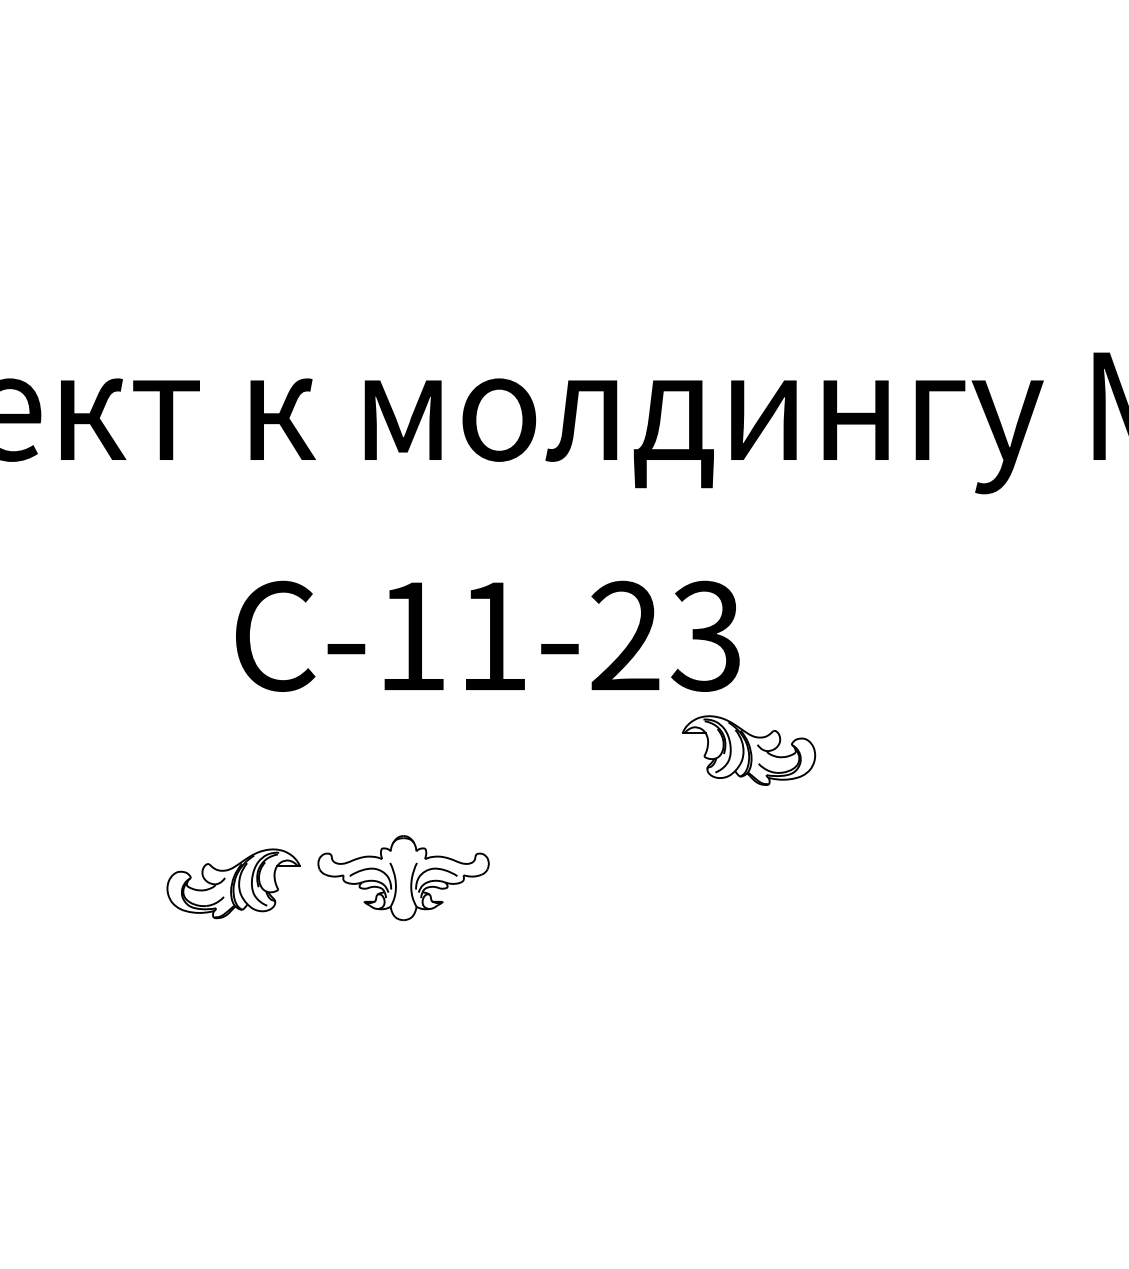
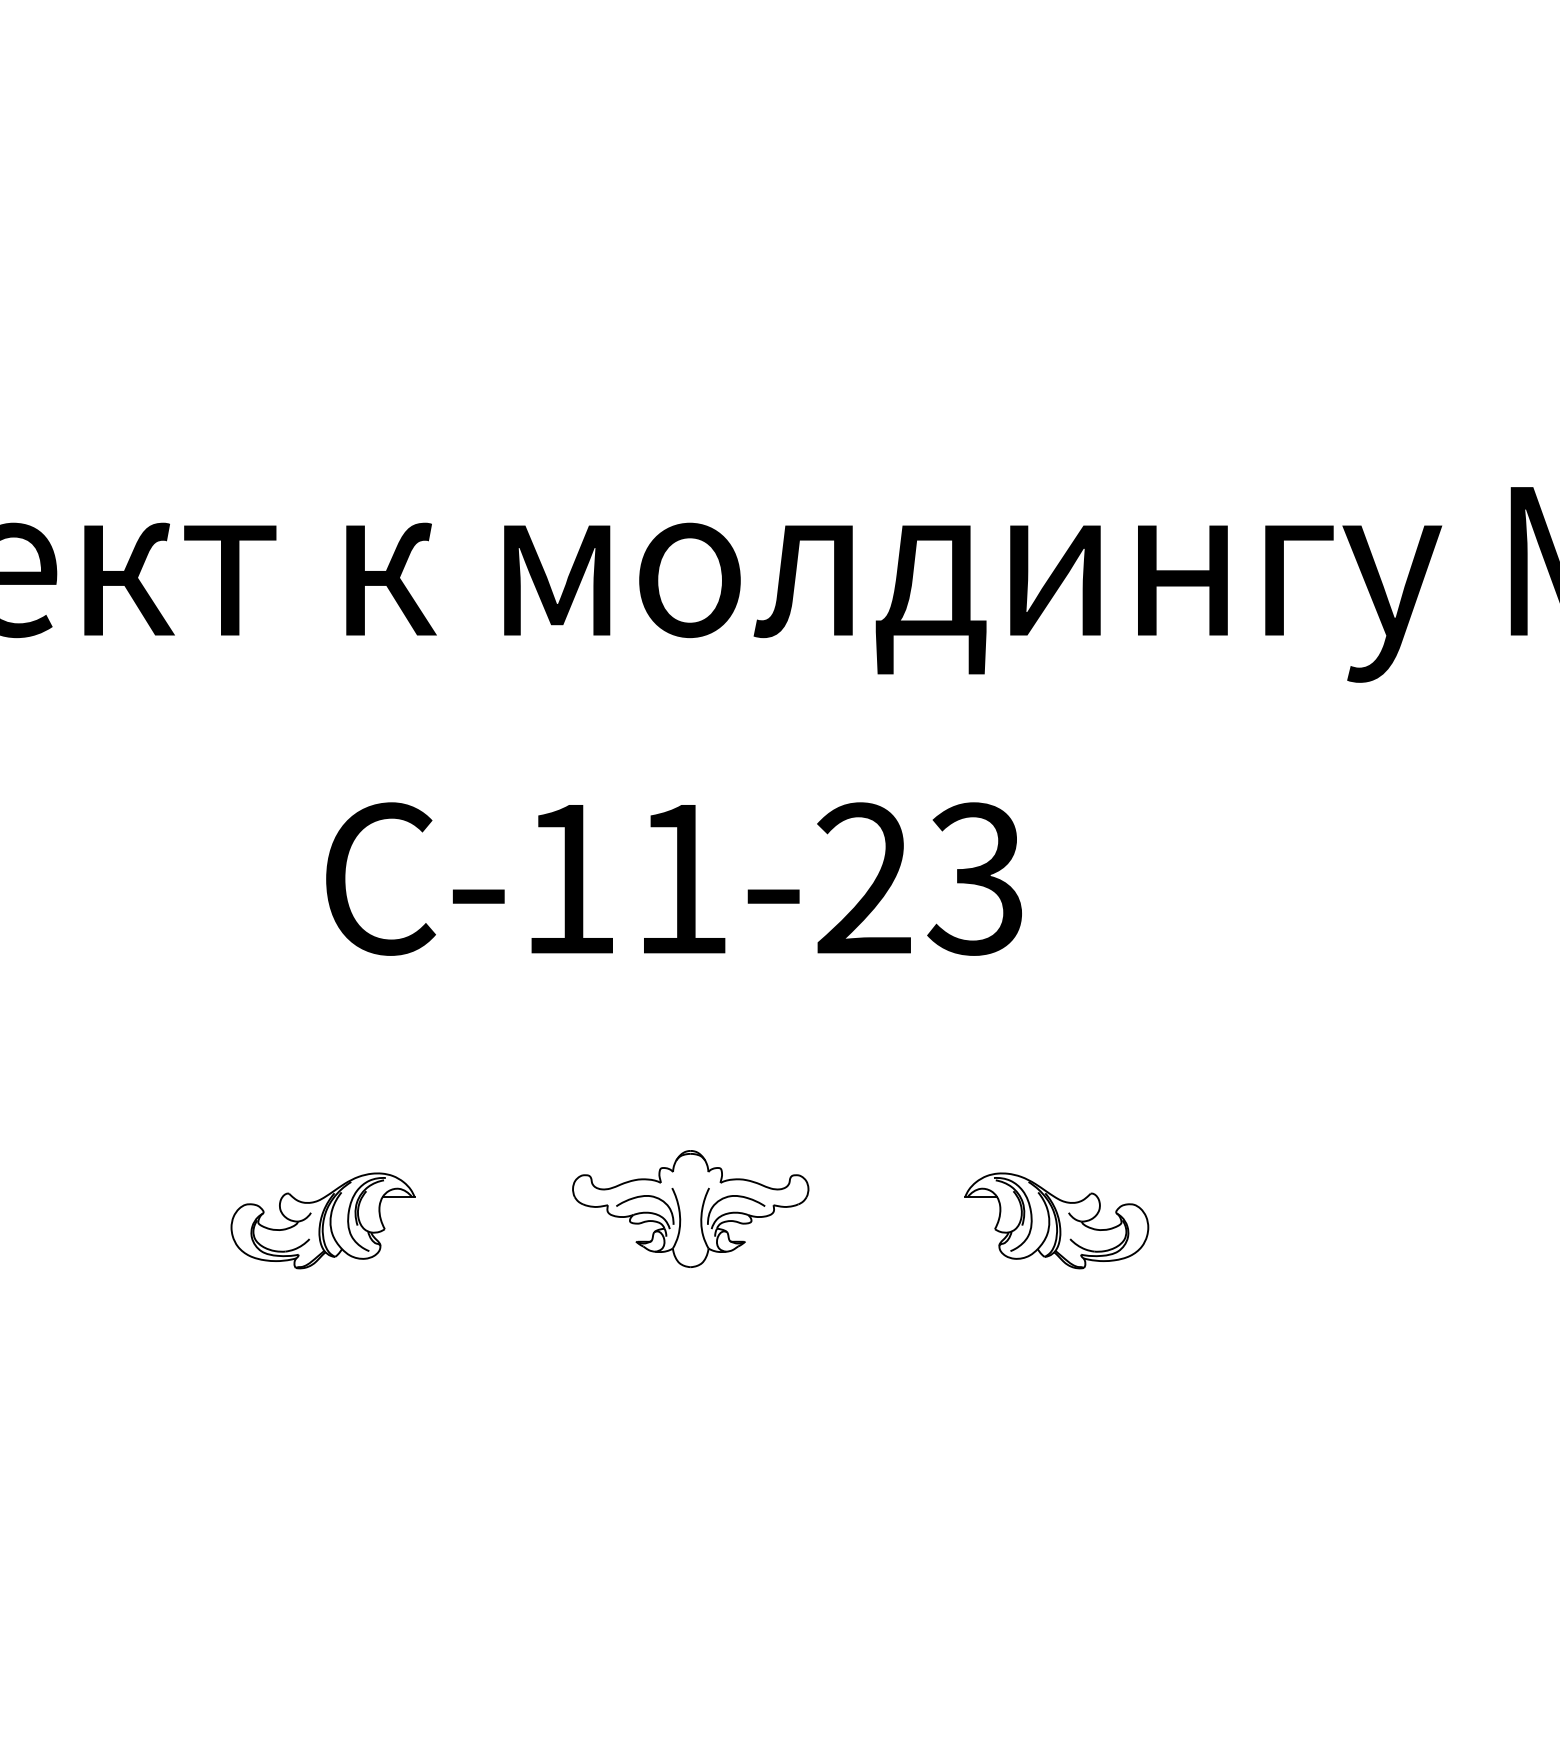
part: (748, 750) -> (1056, 1220), moved
part: (403, 877) -> (690, 1208), moved

